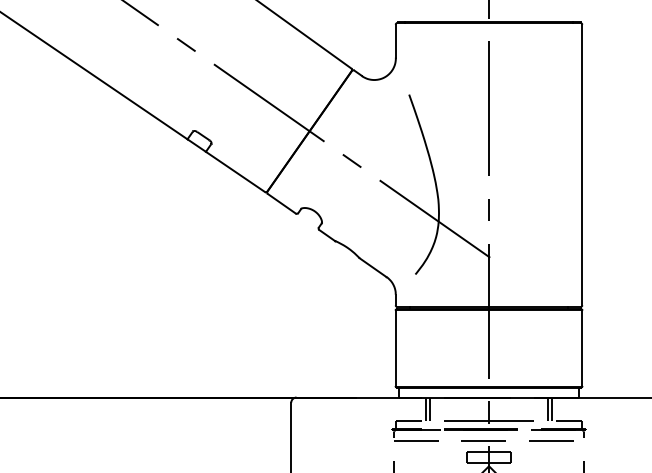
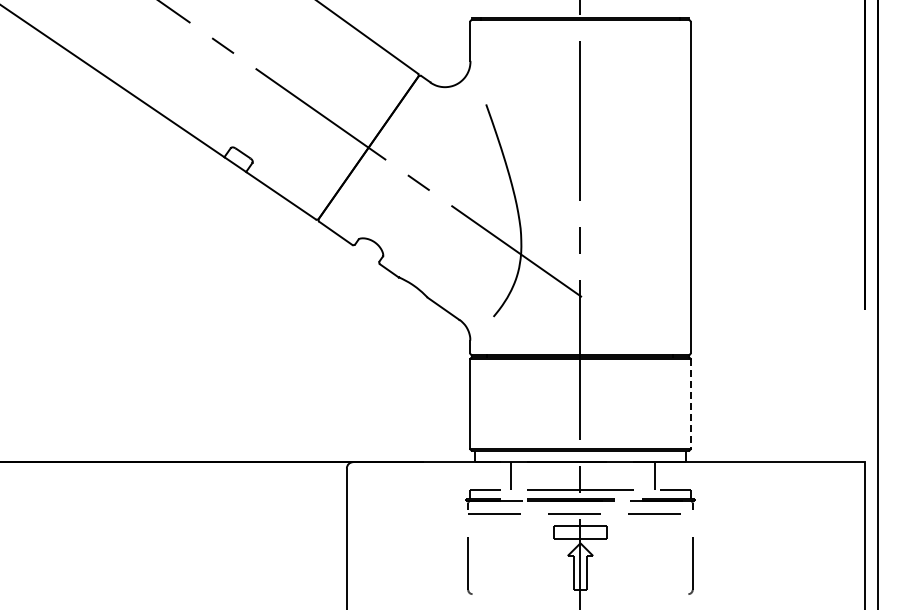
line: (582, 348) -> (690, 404), solid -> dashed
line: (426, 409) -> (506, 476), removed
line: (548, 409) -> (650, 476), removed

